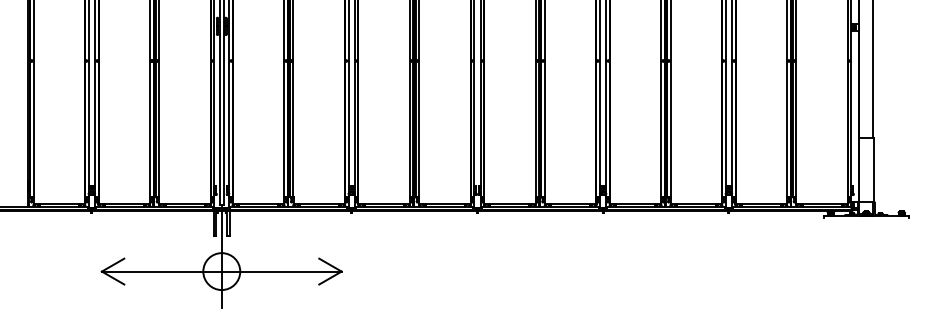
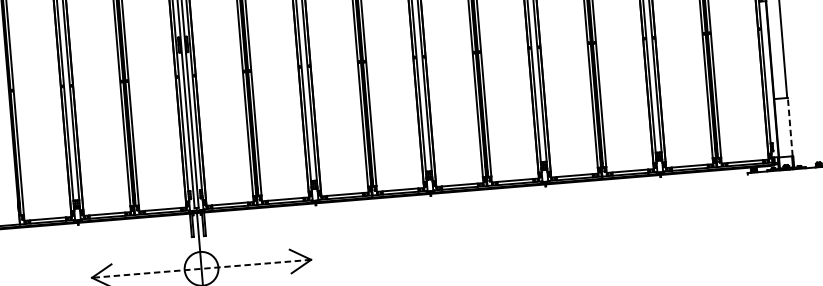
line: (874, 170) -> (790, 127), solid -> dashed
line: (221, 271) -> (201, 268), solid -> dashed

